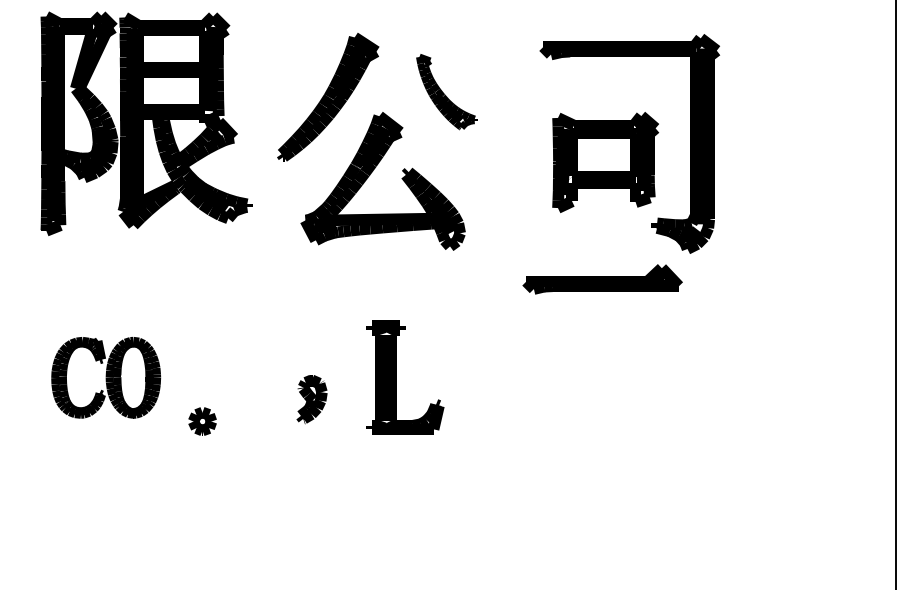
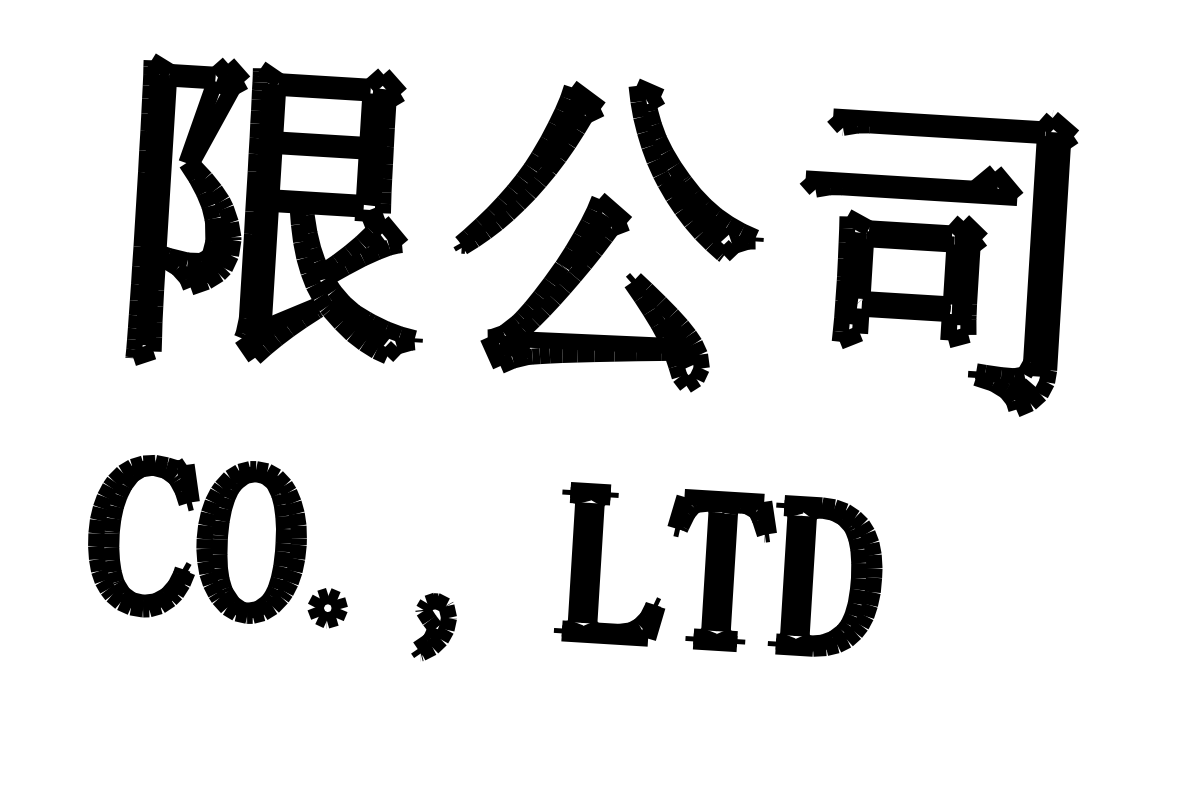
part: (446, 91) -> (694, 170), size x1.67
part: (146, 123) -> (281, 217), moved
part: (602, 279) -> (911, 182), moved
part: (105, 377) -> (196, 538), size x1.43
part: (528, 377) -> (784, 574), added
part: (311, 399) -> (433, 627), moved

